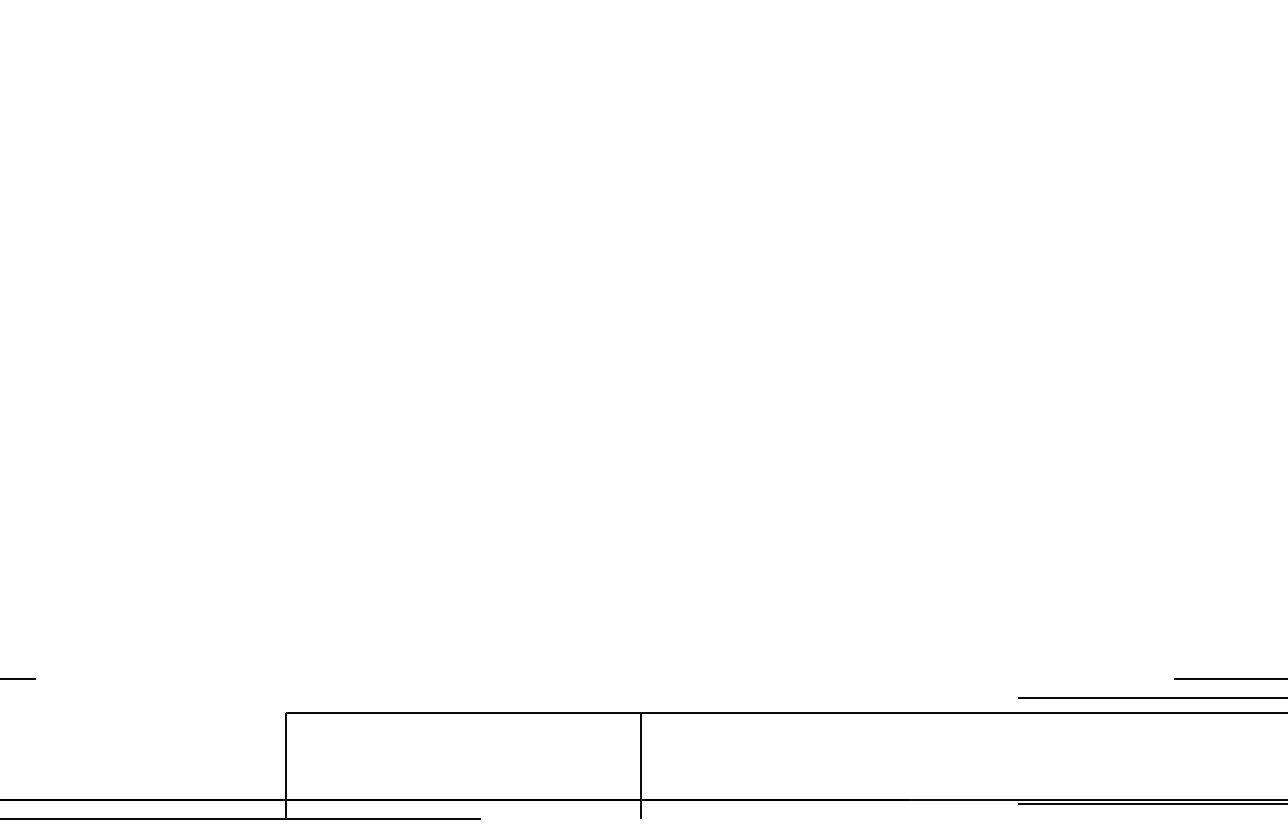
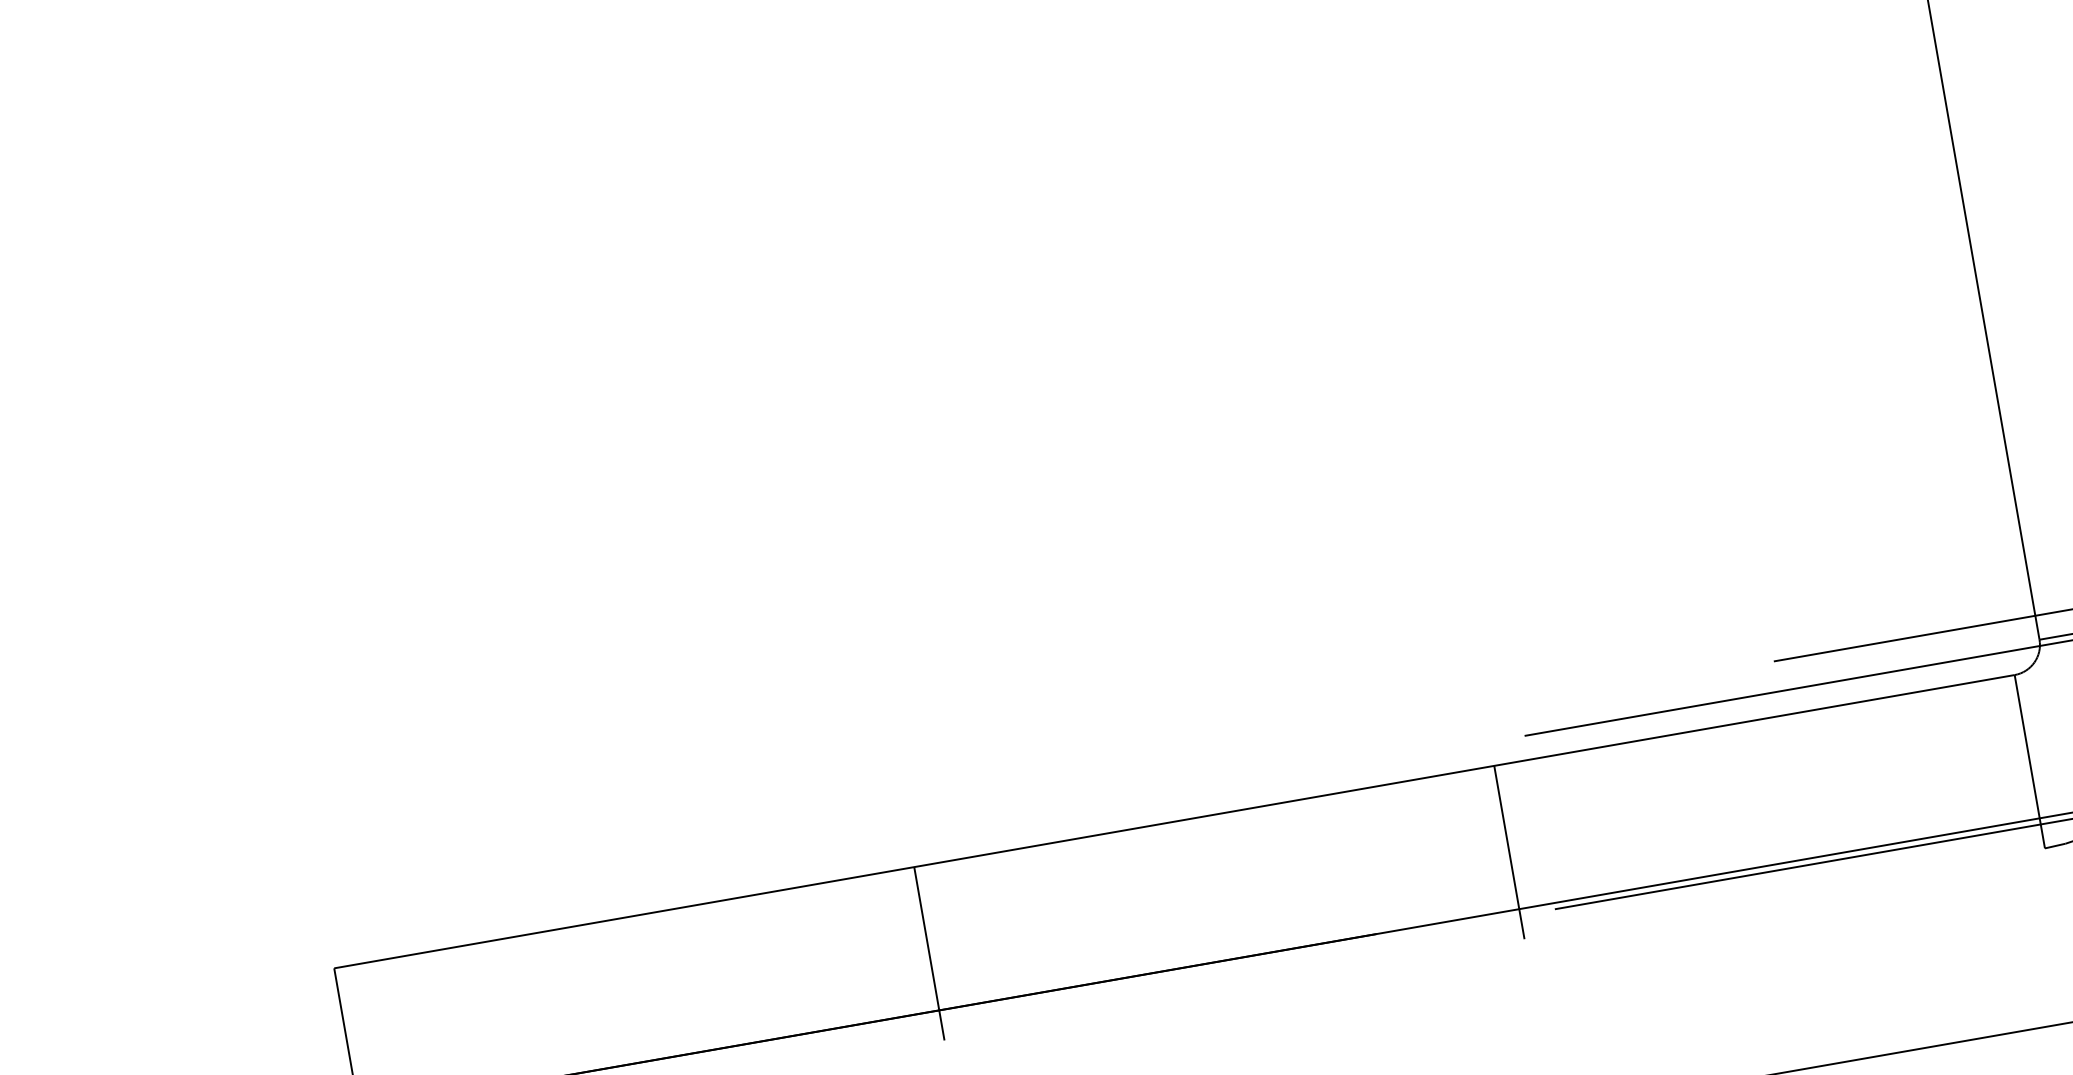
line: (996, 765) -> (1508, 852), added

